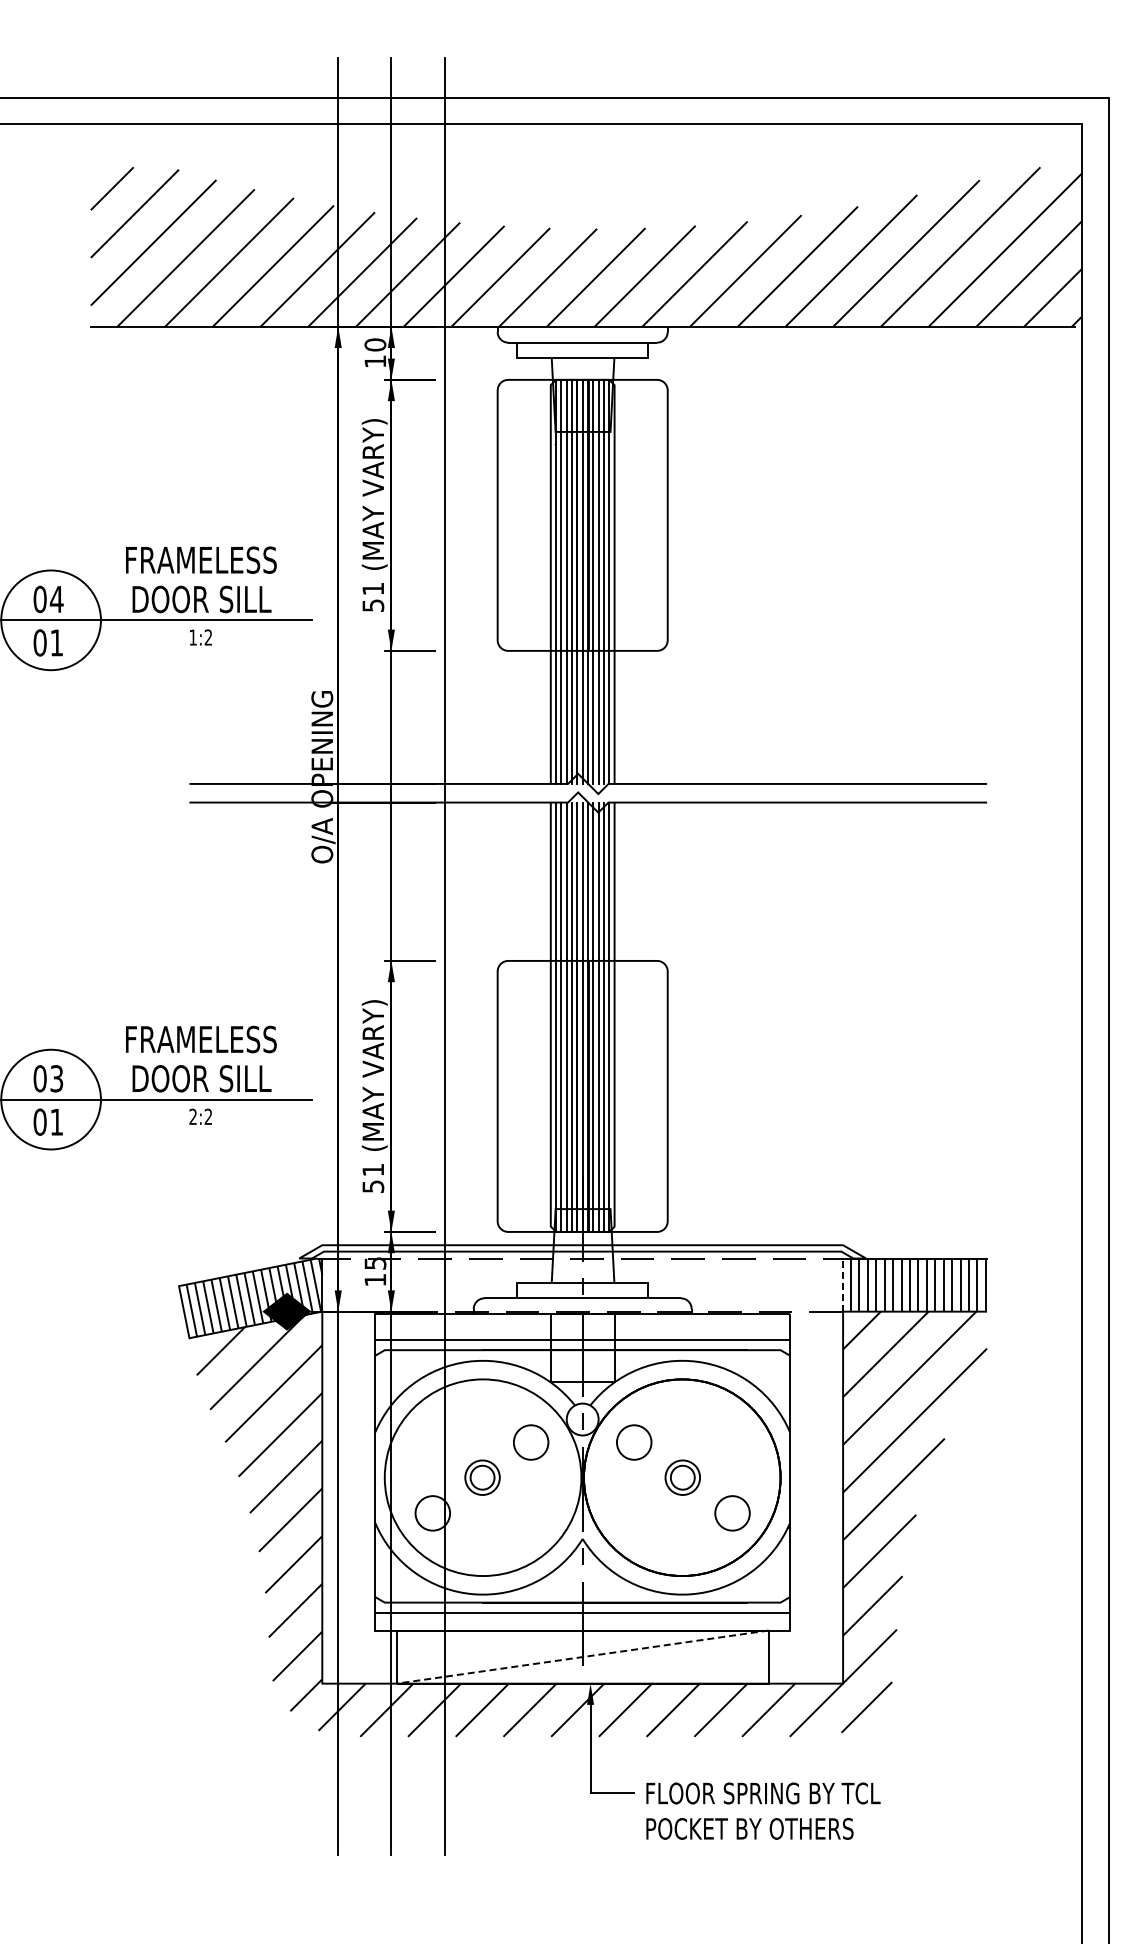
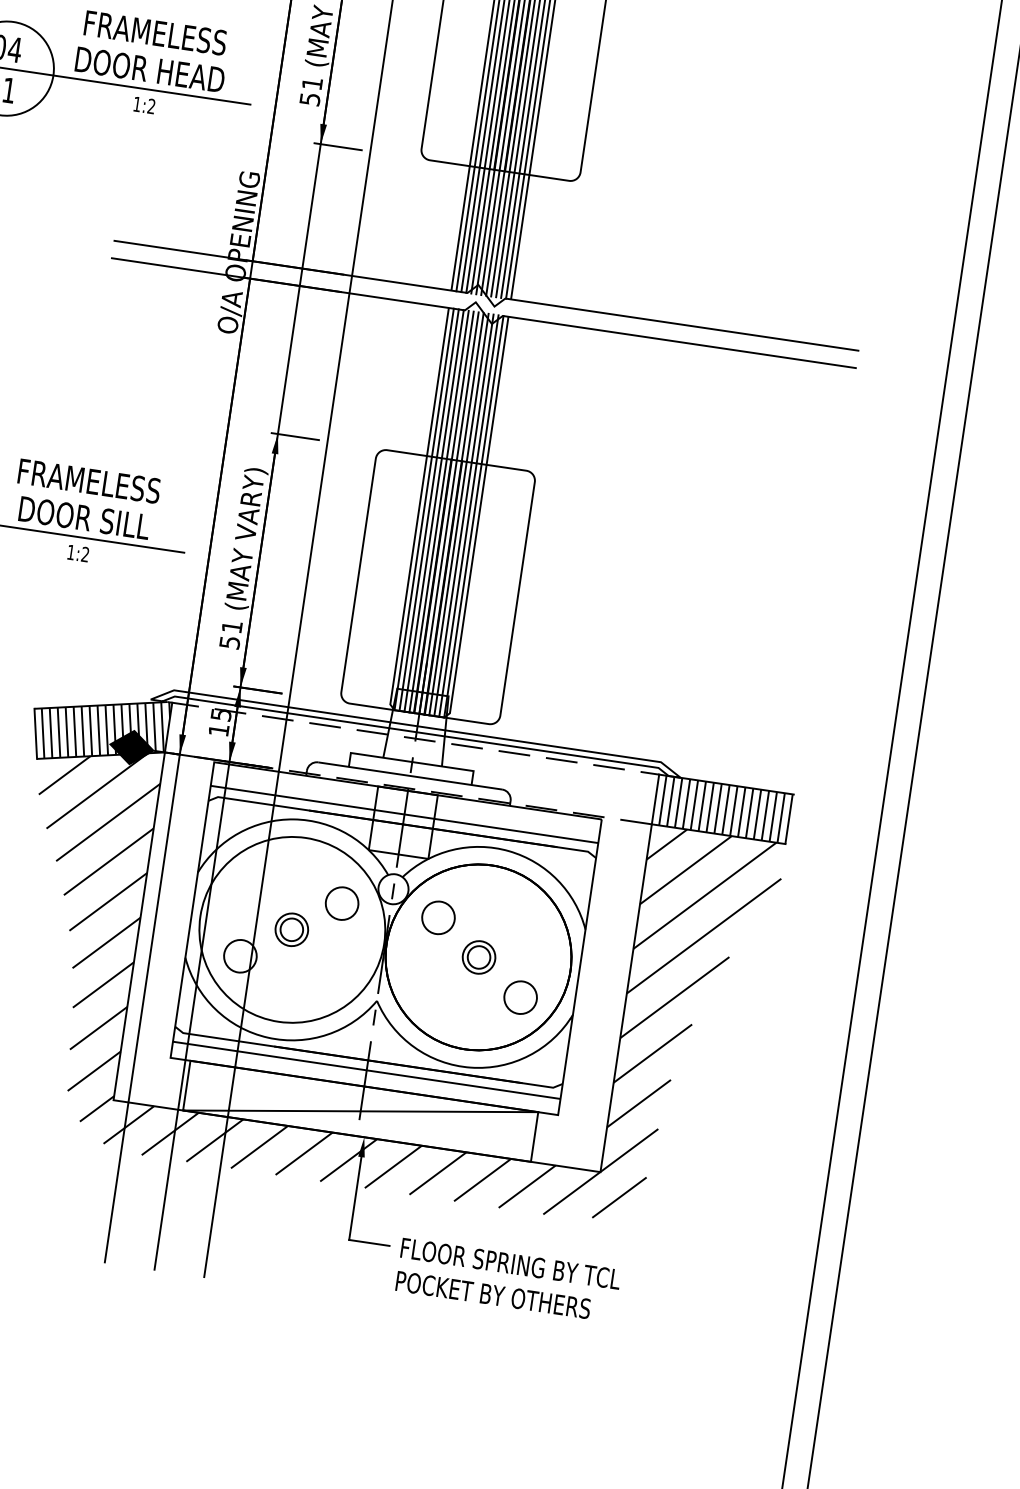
text: (201, 599) -> (150, 69), DOOR SILL -> DOOR HEAD
text: (192, 1116) -> (70, 552), 2:2 -> 1:2
line: (843, 1285) -> (655, 799), dashed -> solid
line: (582, 1657) -> (360, 1111), dashed -> solid

